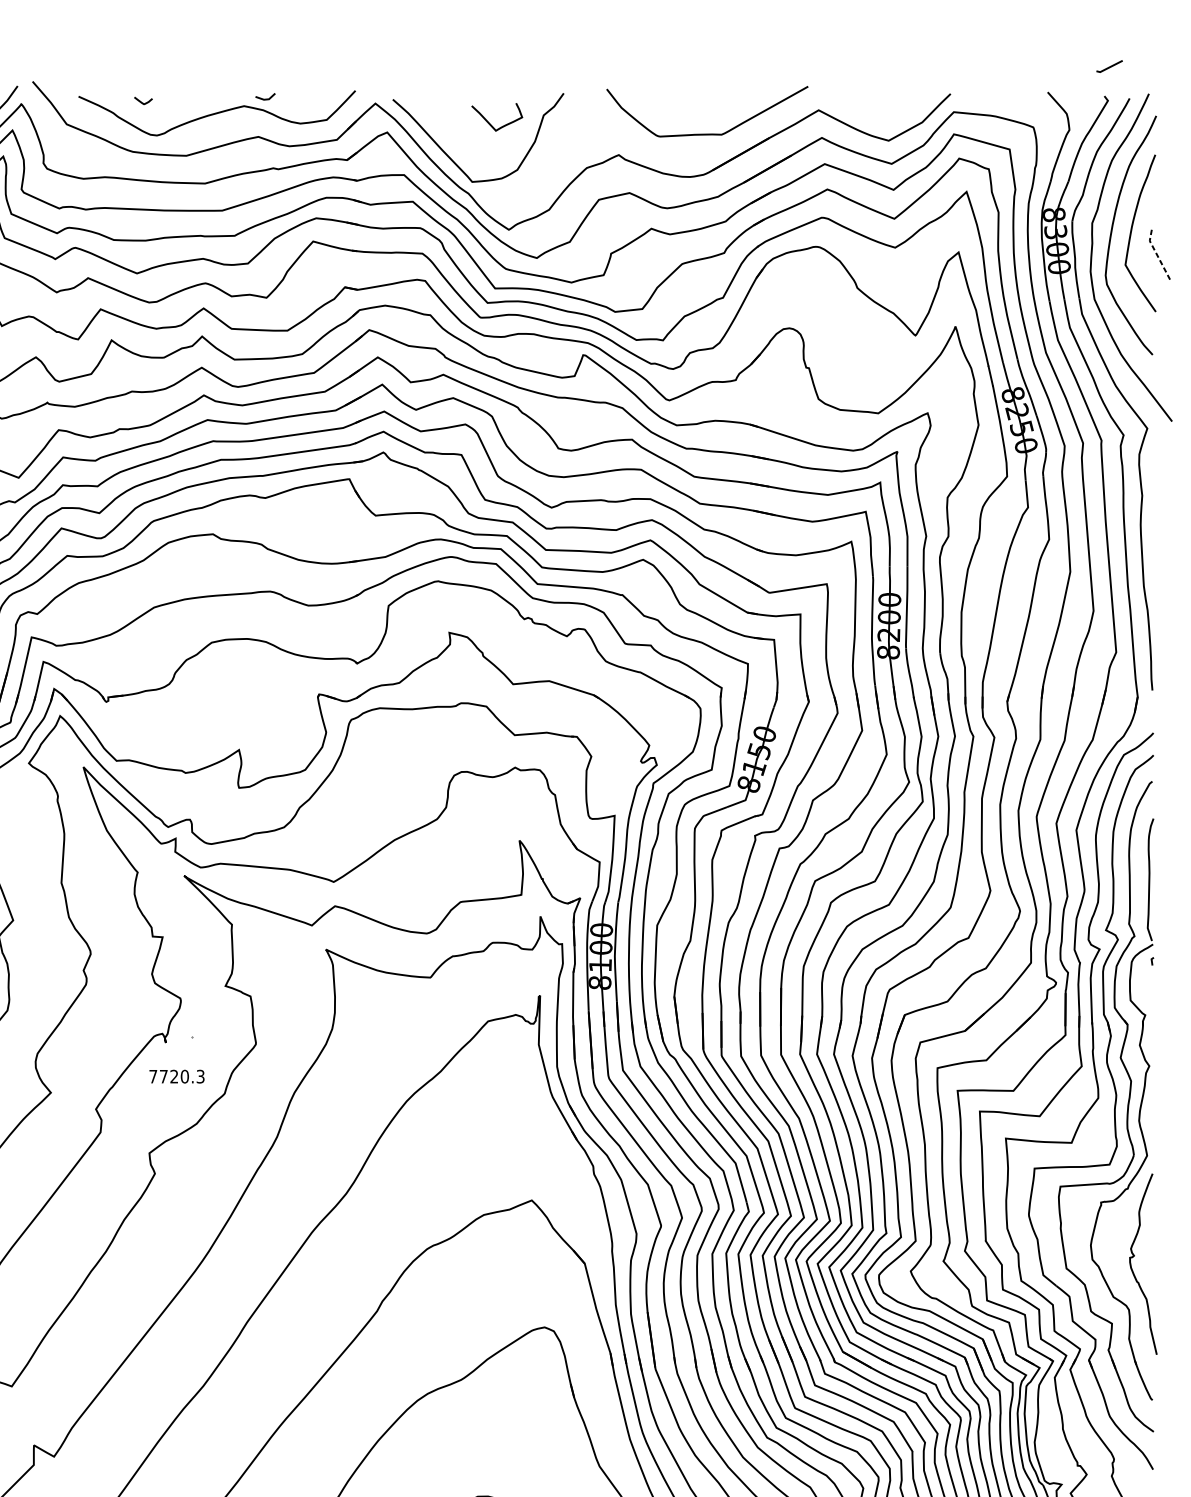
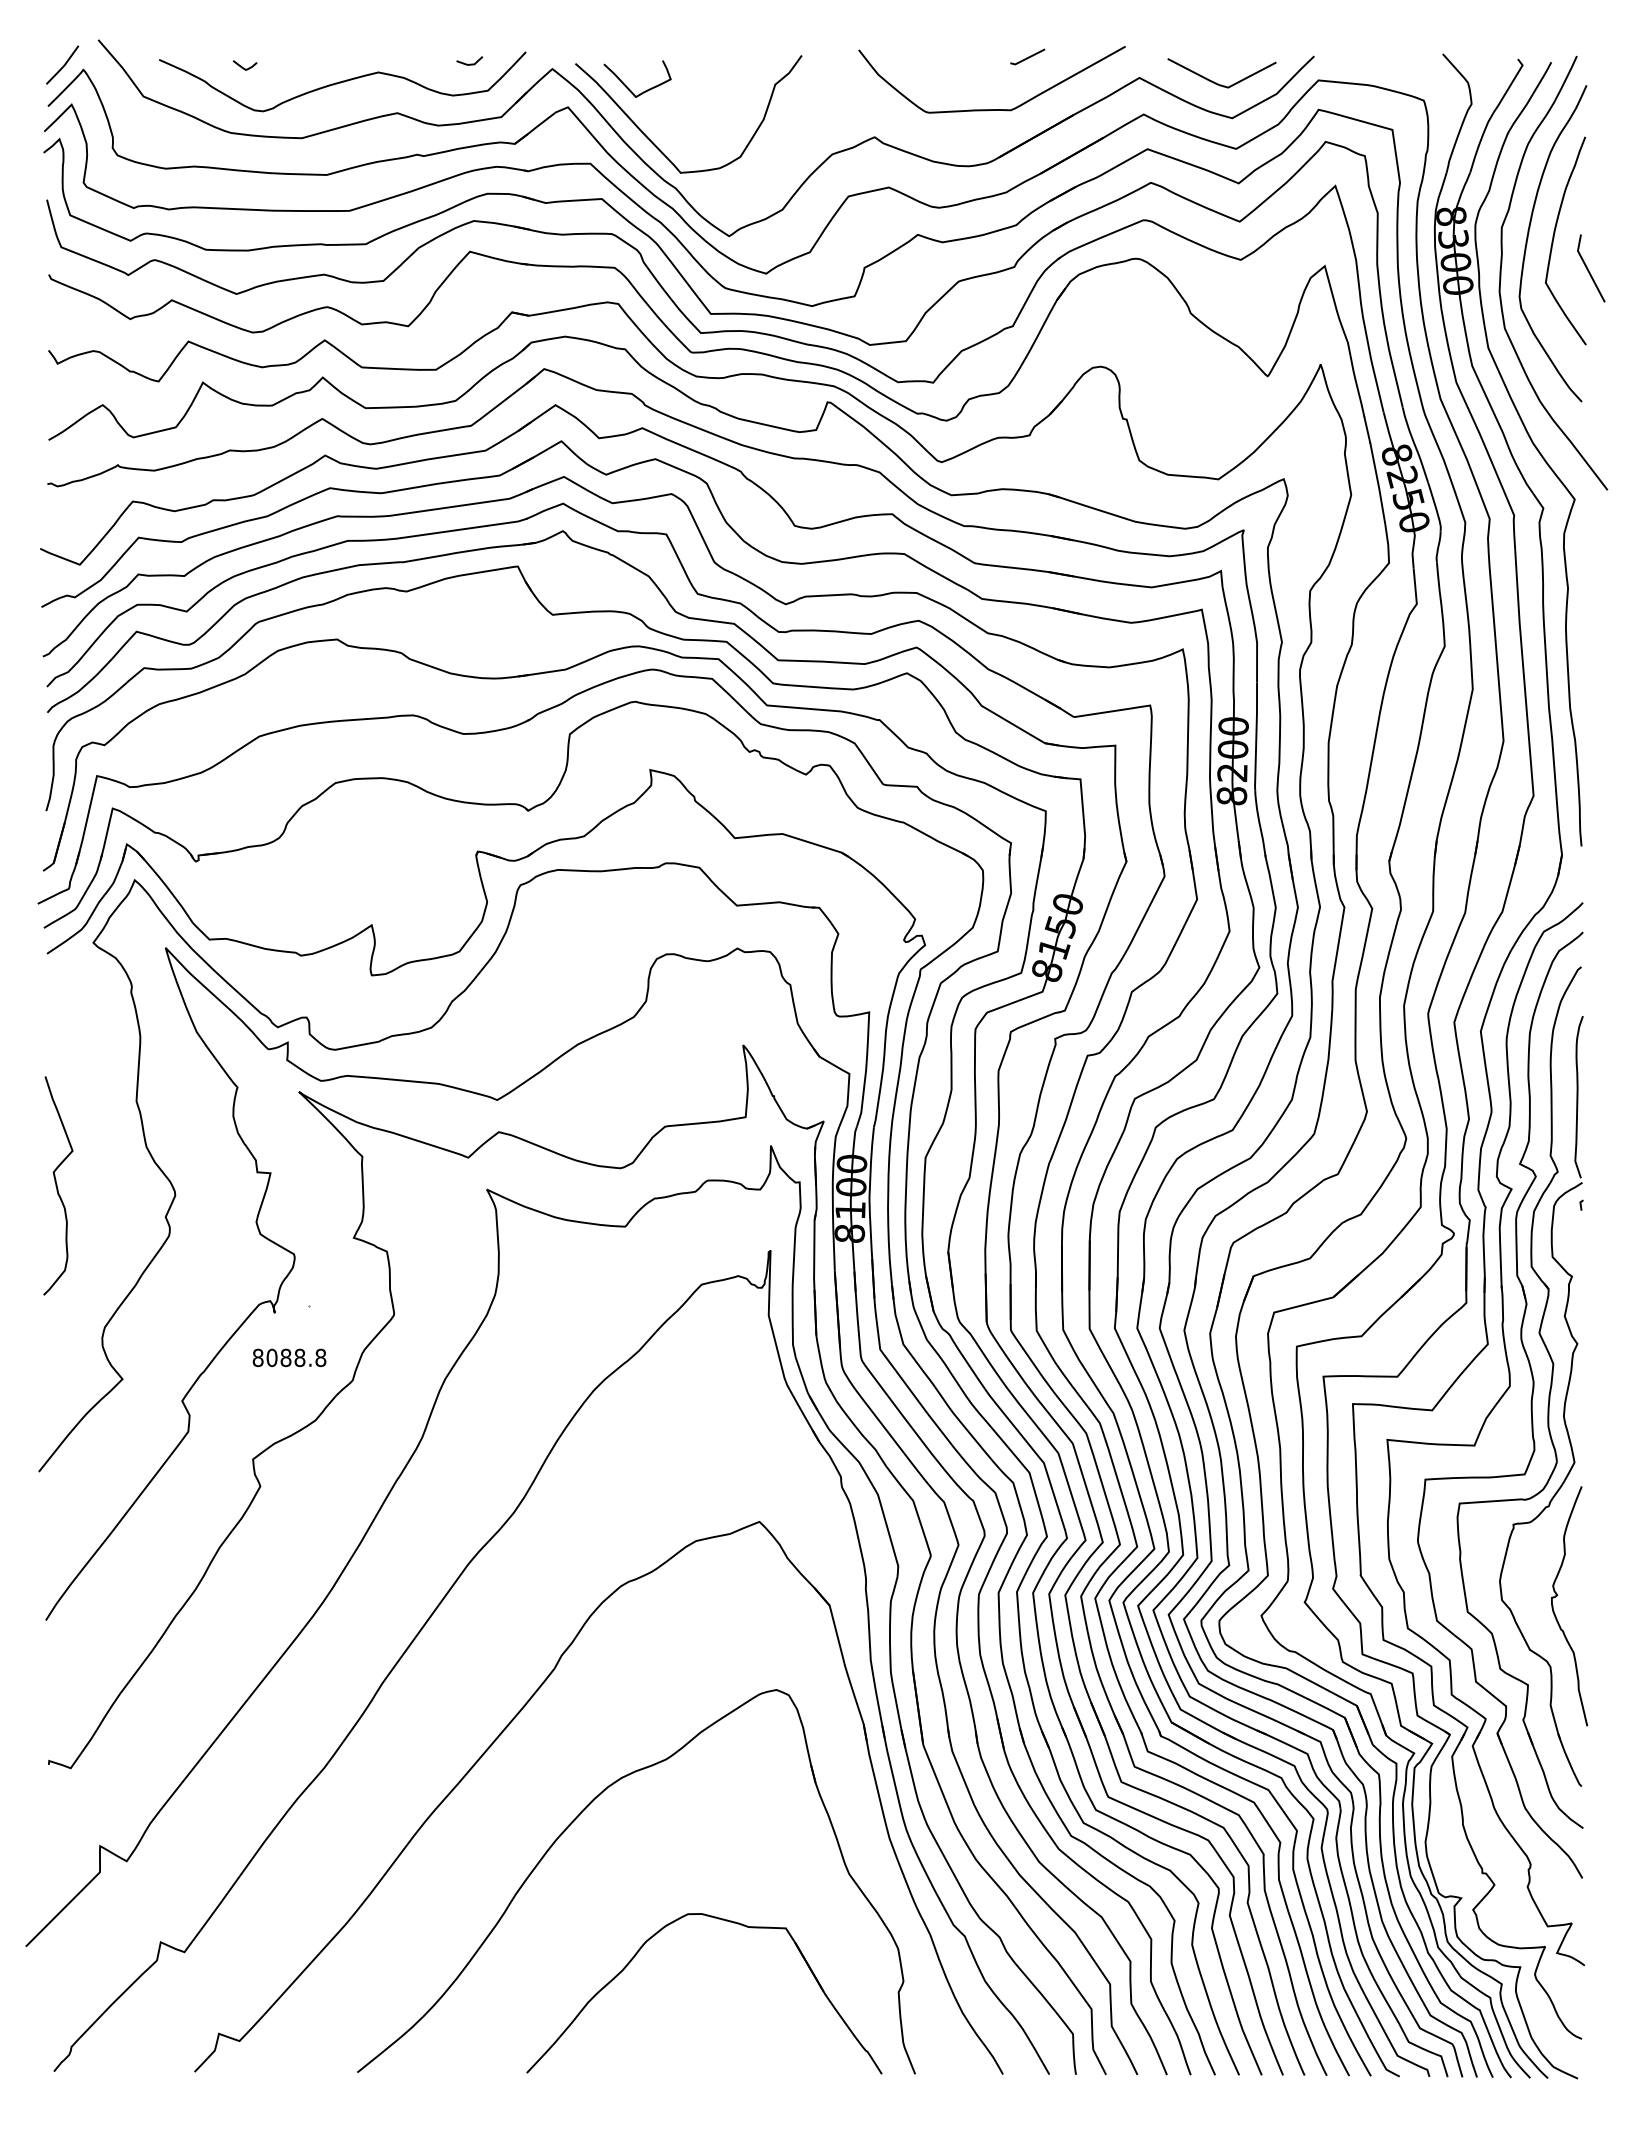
line: (1110, 66) -> (1028, 56), moved
line: (265, 98) -> (469, 63), moved
curve: (876, 113) -> (1216, 82), added
curve: (490, 123) -> (628, 87), moved
line: (1156, 254) -> (1587, 268), dashed -> solid
text: (176, 1076) -> (289, 1357), 7720.3 -> 8088.8

